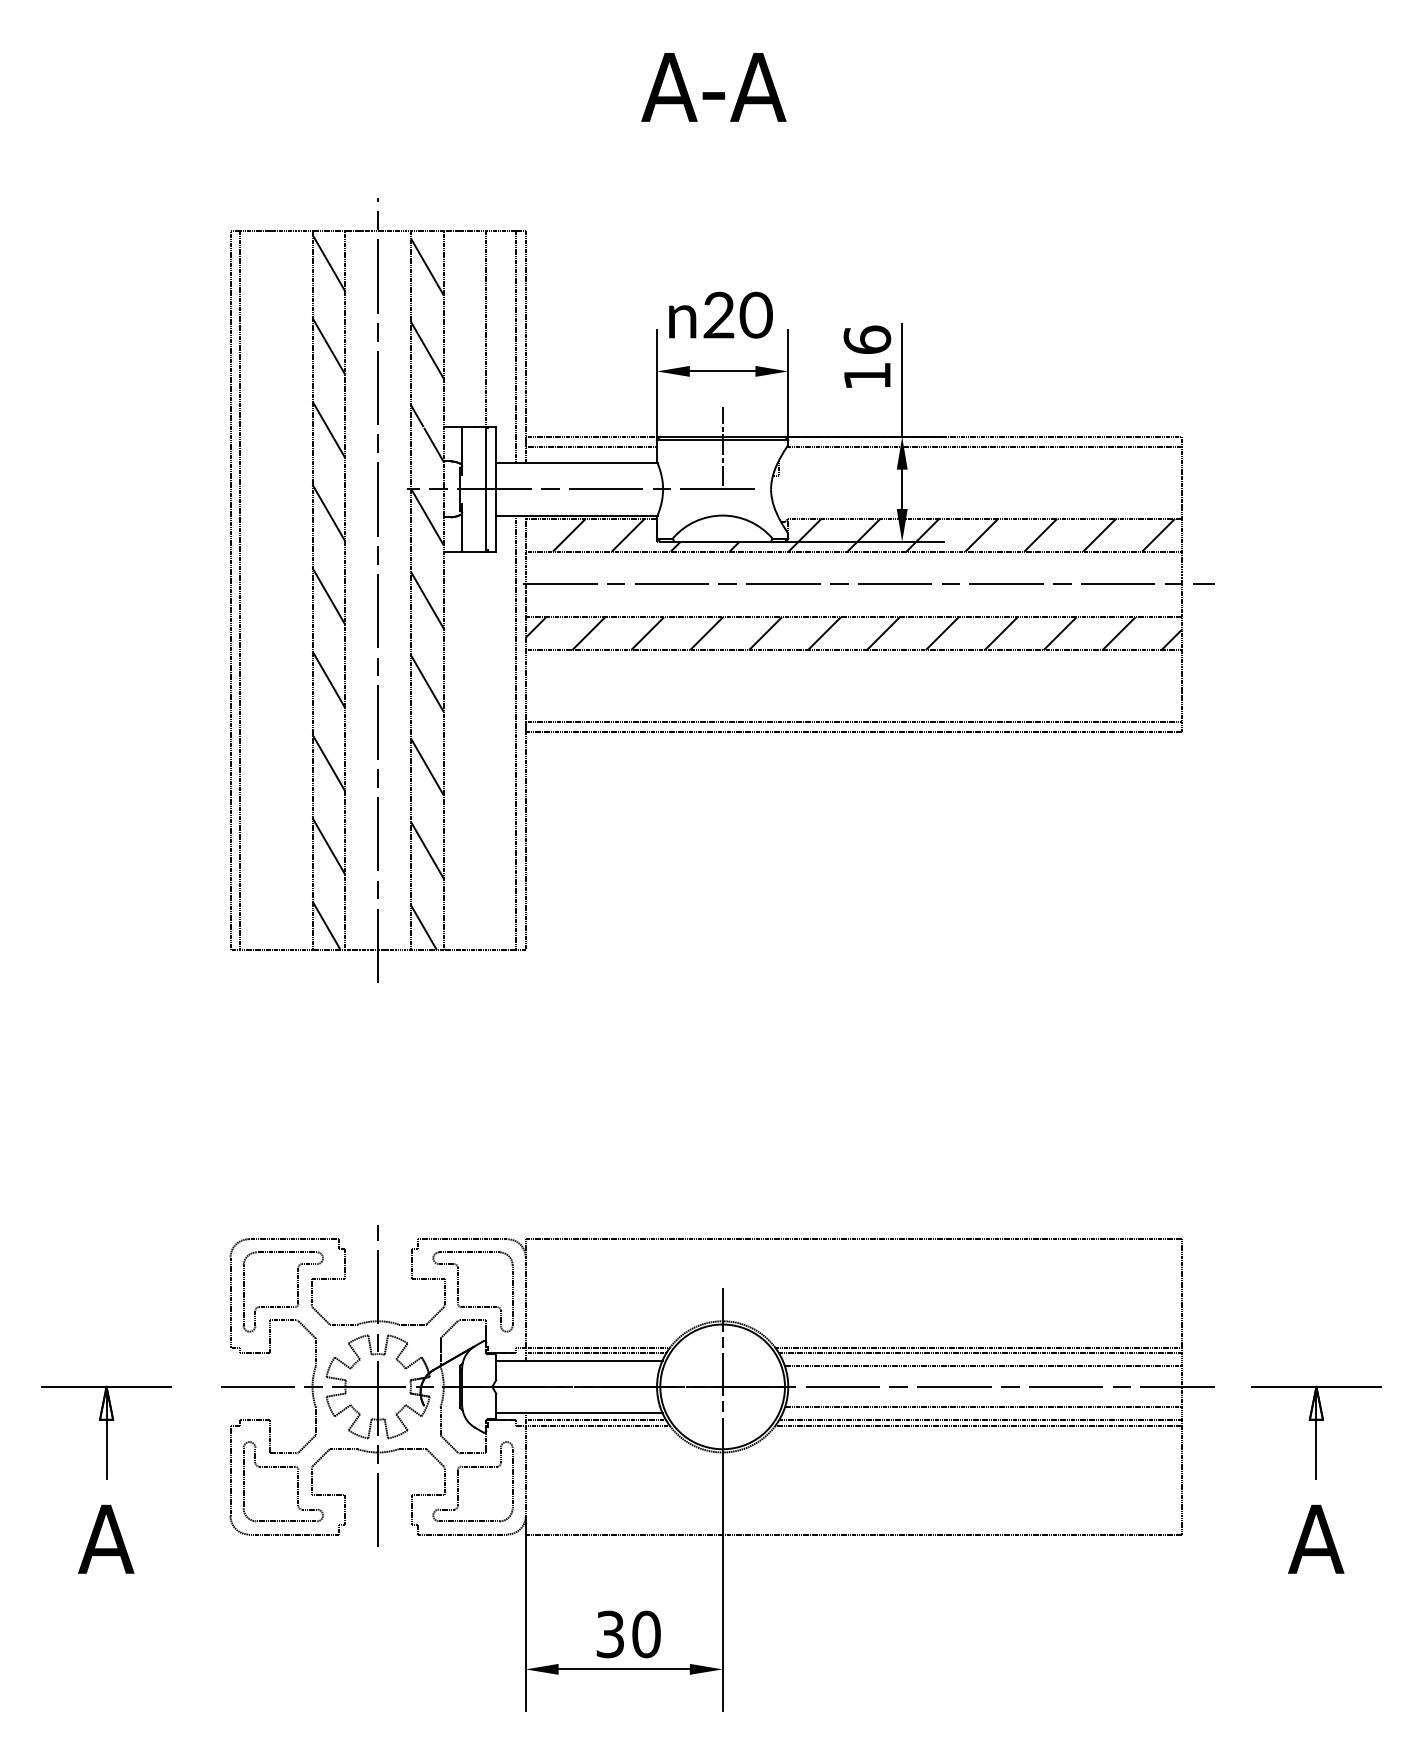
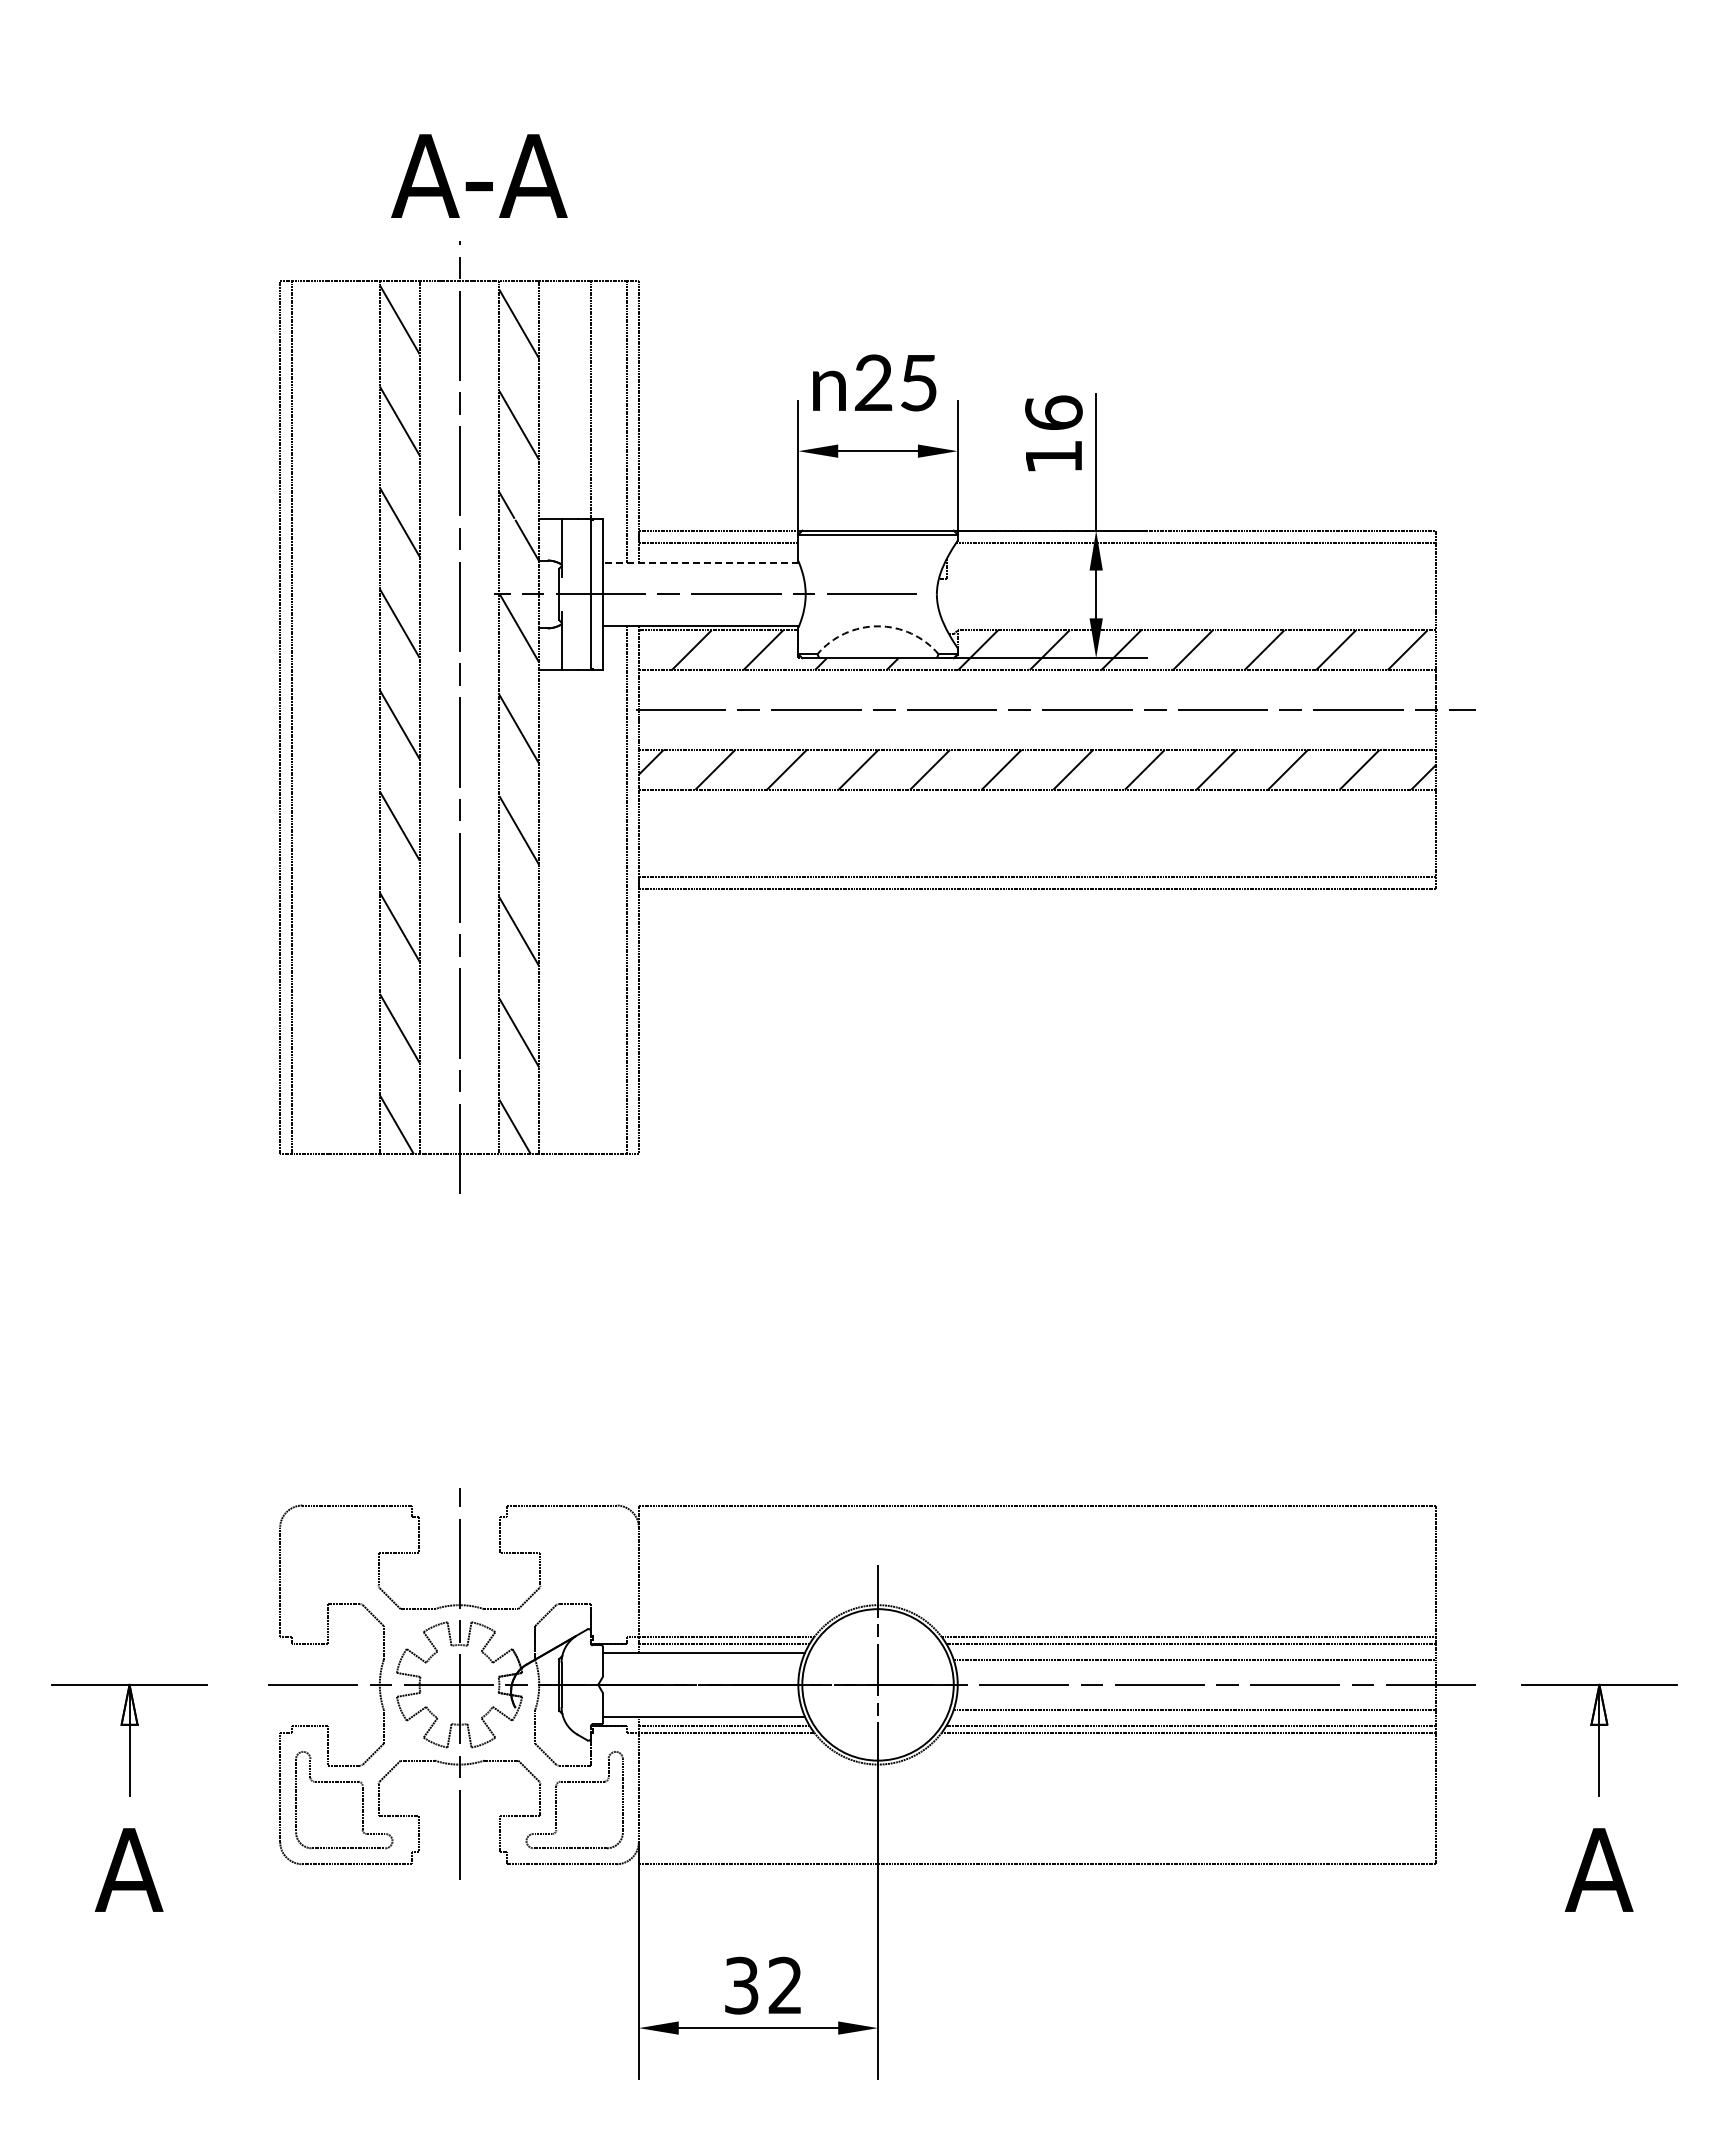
text: (713, 86) -> (479, 175), moved
text: (755, 314) -> (918, 382), 20 -> 25
line: (723, 446) -> (878, 542), removed
line: (577, 463) -> (701, 562), solid -> dashed
arc: (723, 515) -> (878, 626), solid -> dashed
part: (298, 1291) -> (362, 1569), removed
part: (472, 1306) -> (574, 1587), removed
text: (646, 1634) -> (785, 1985), 30 -> 32

